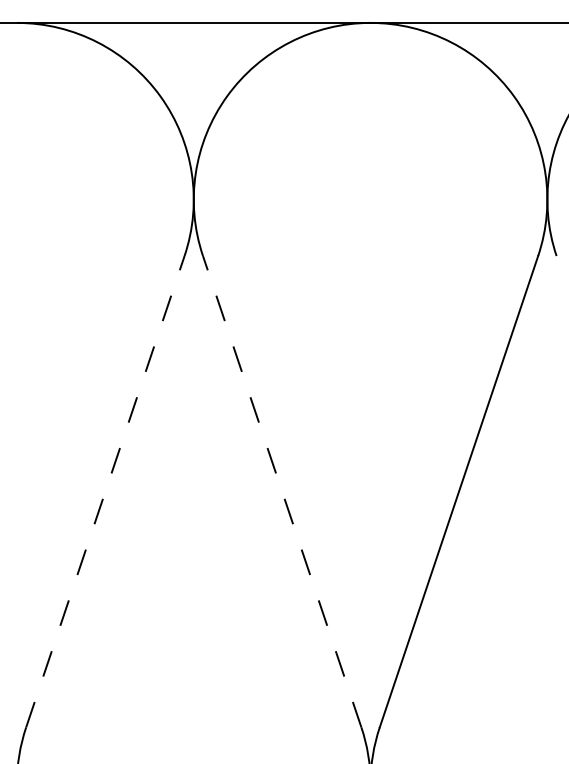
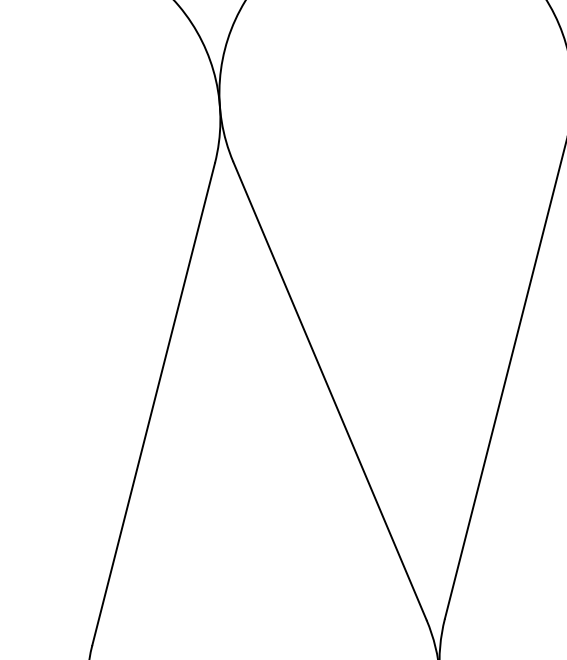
line: (105, 491) -> (153, 404), dashed -> solid
line: (282, 491) -> (330, 390), dashed -> solid

